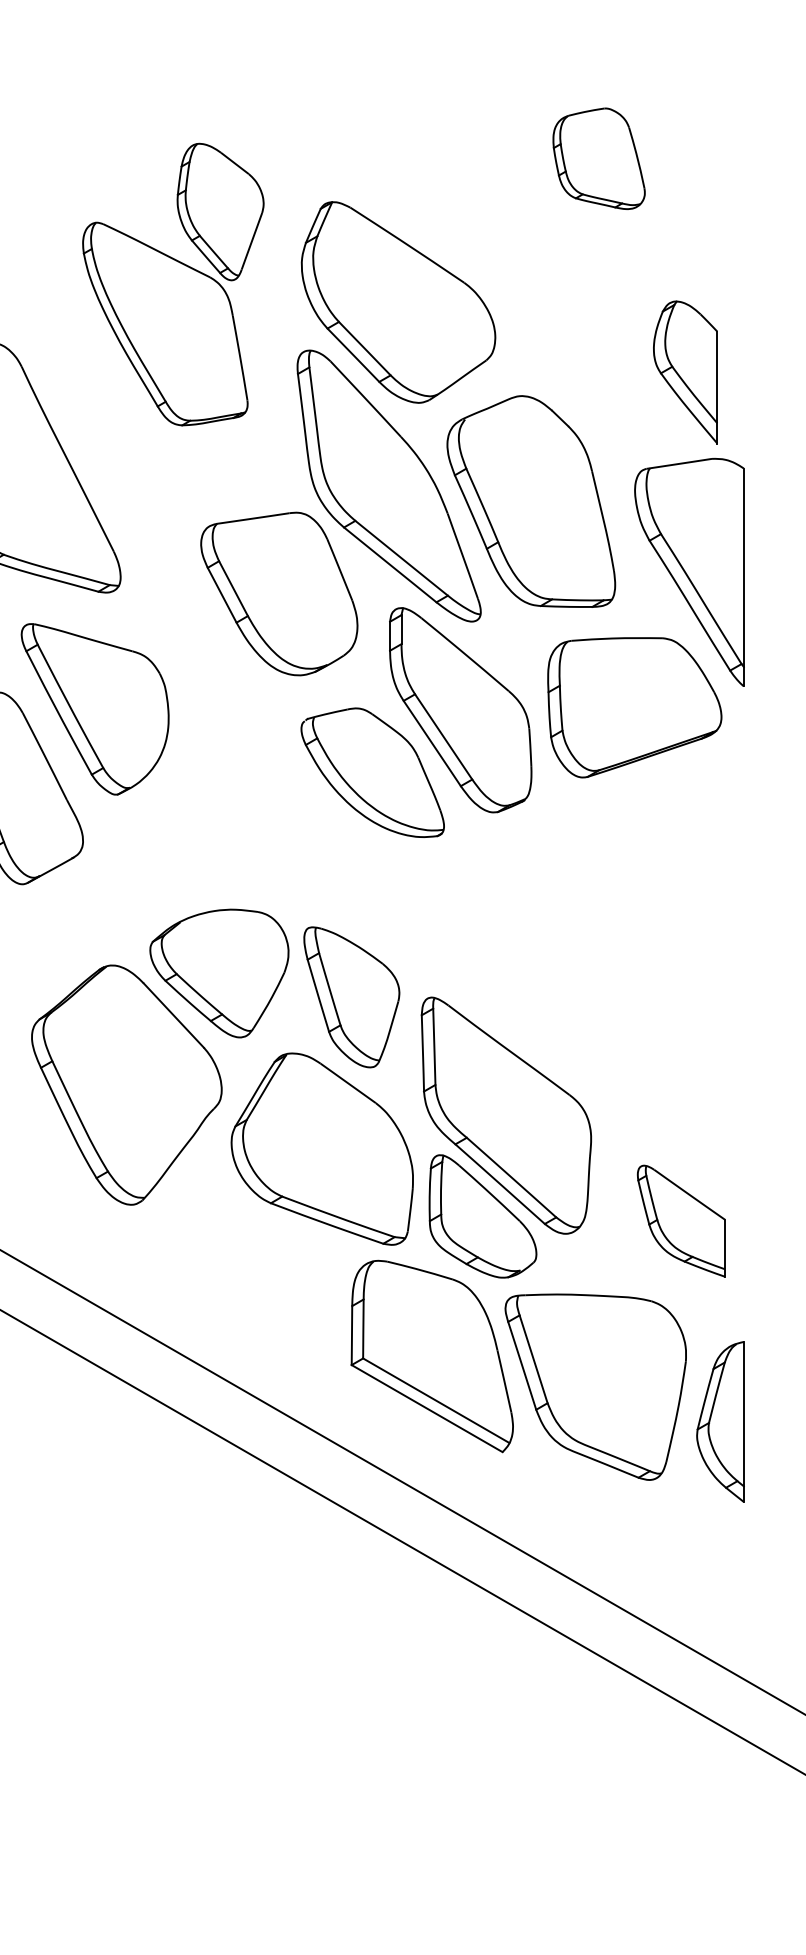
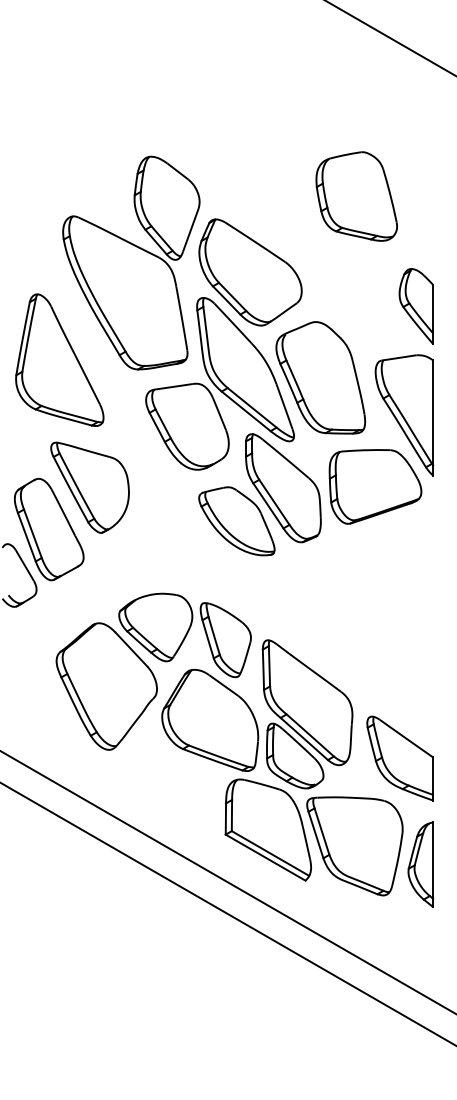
part: (598, 158) -> (356, 196), size x1.67
part: (173, 283) -> (131, 262), size x1.43
part: (683, 372) -> (415, 306), moved
part: (680, 1221) -> (399, 758), size x1.43

